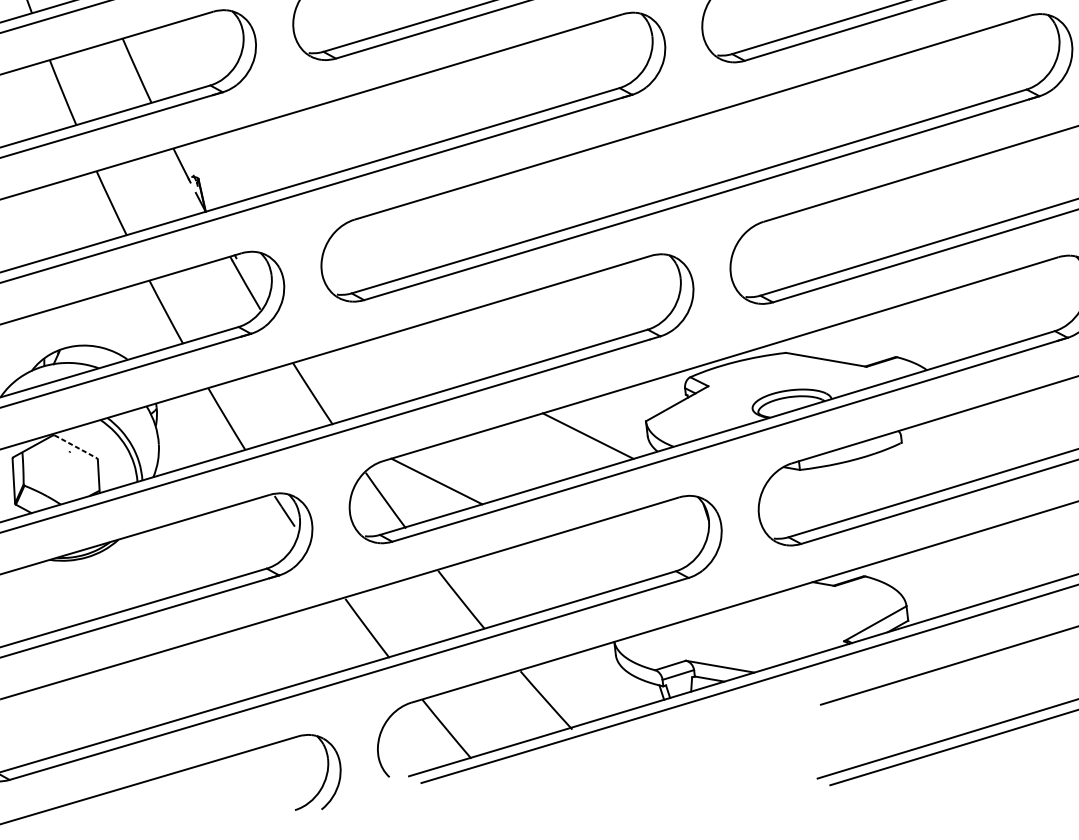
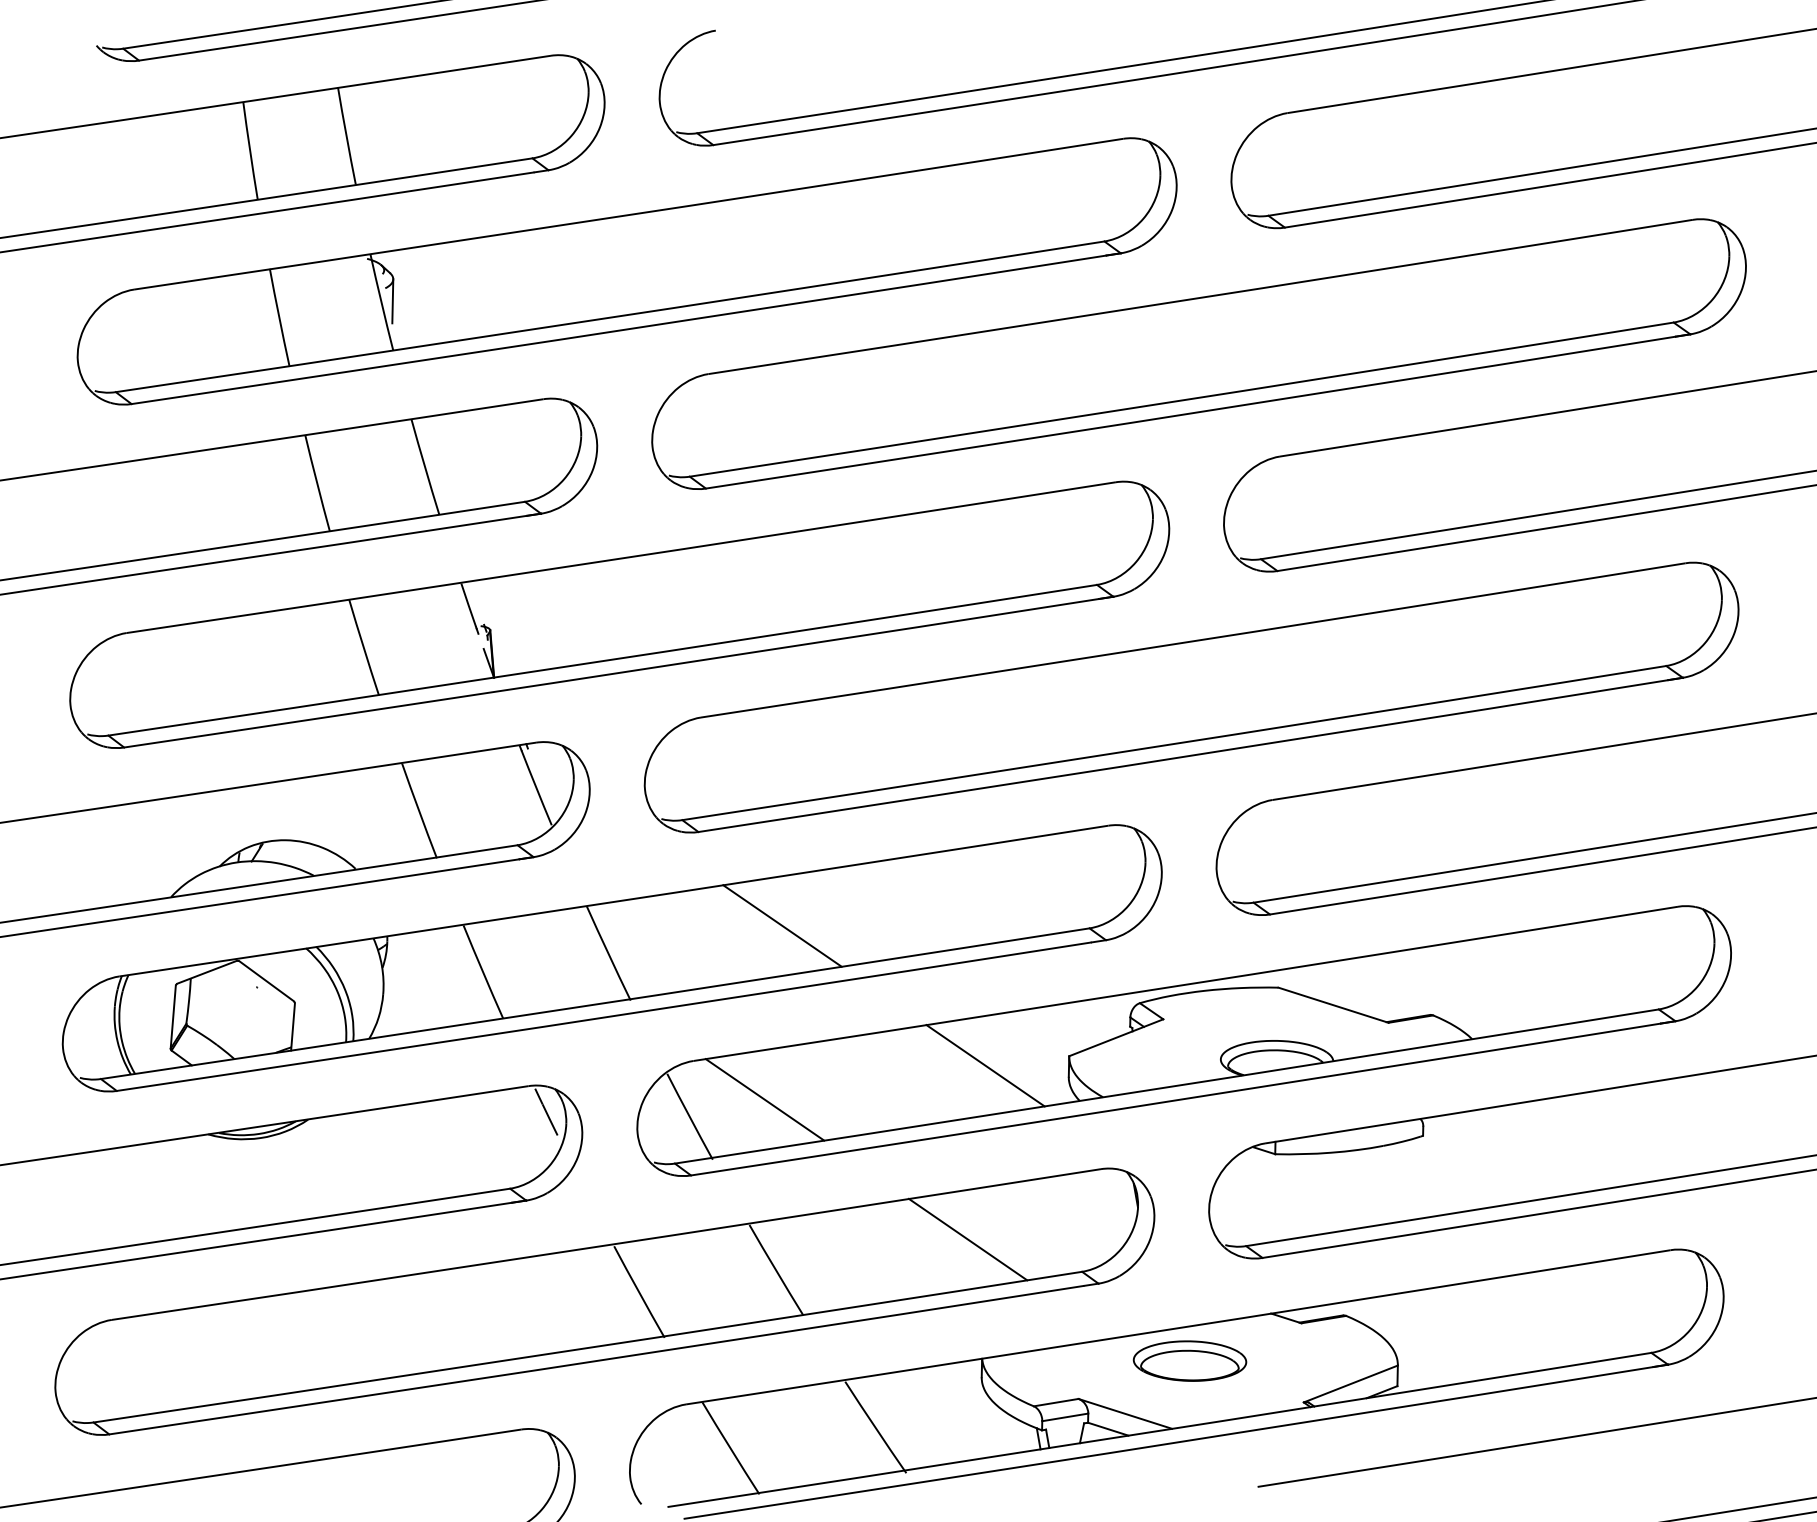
line: (432, 357) -> (782, 925), added
line: (76, 446) -> (267, 981), dashed -> solid
line: (592, 559) -> (967, 1239), added
part: (759, 622) -> (1189, 1360), added

